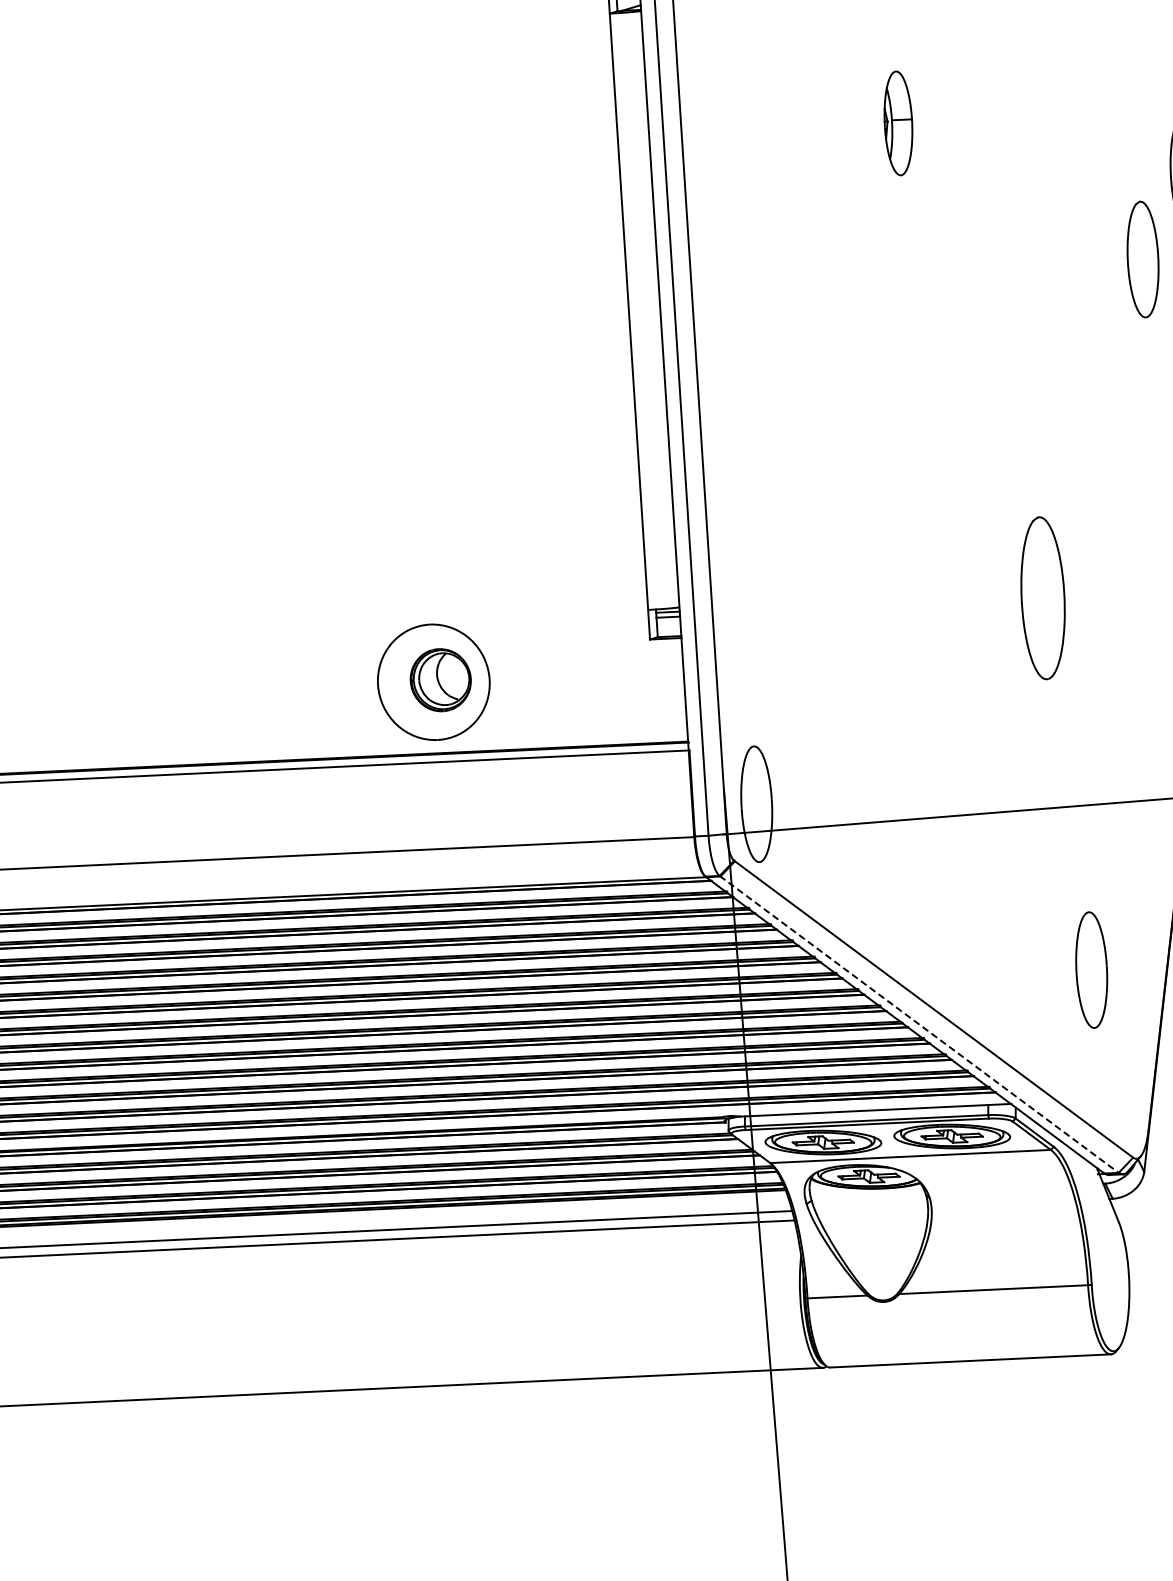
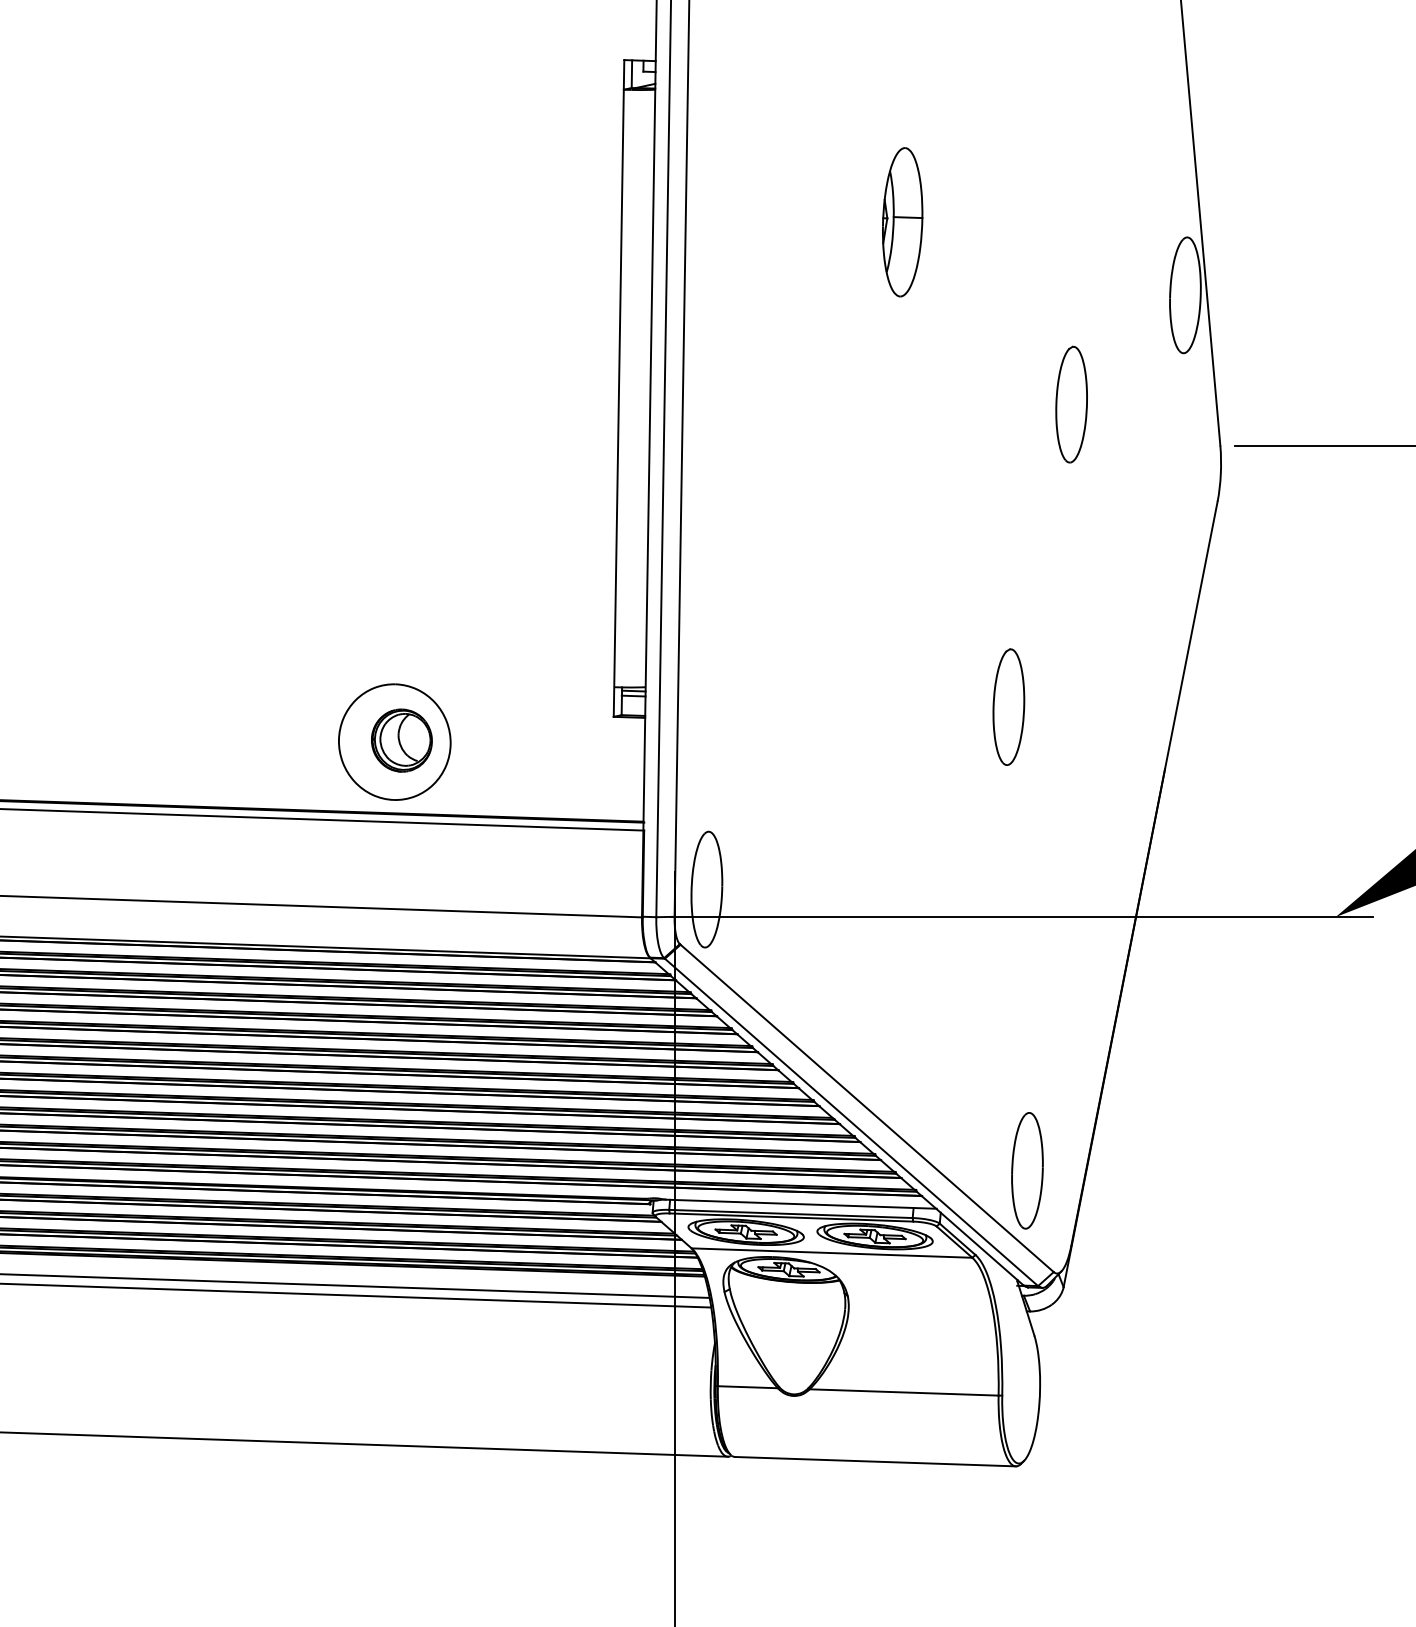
part: (898, 123) -> (902, 222), size x1.43
part: (1142, 259) -> (1071, 404), moved
part: (1042, 597) -> (1008, 706), size x0.71
part: (1091, 969) -> (1027, 1170), moved
line: (919, 1024) -> (851, 1122), dashed -> solid

